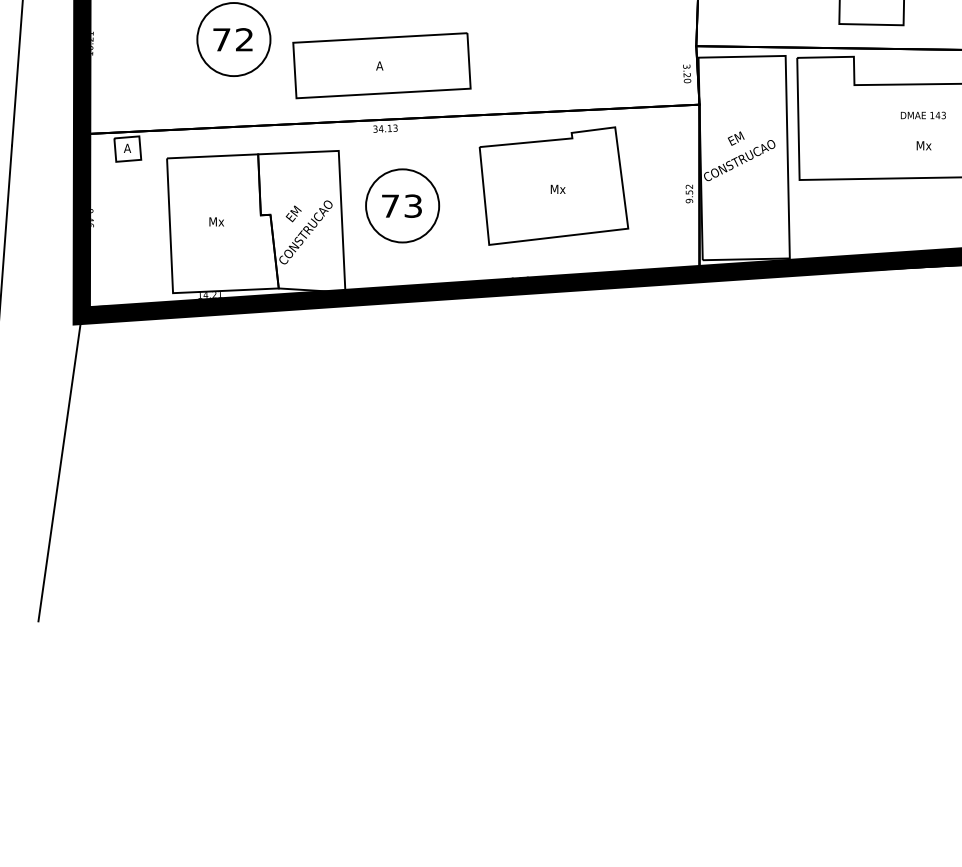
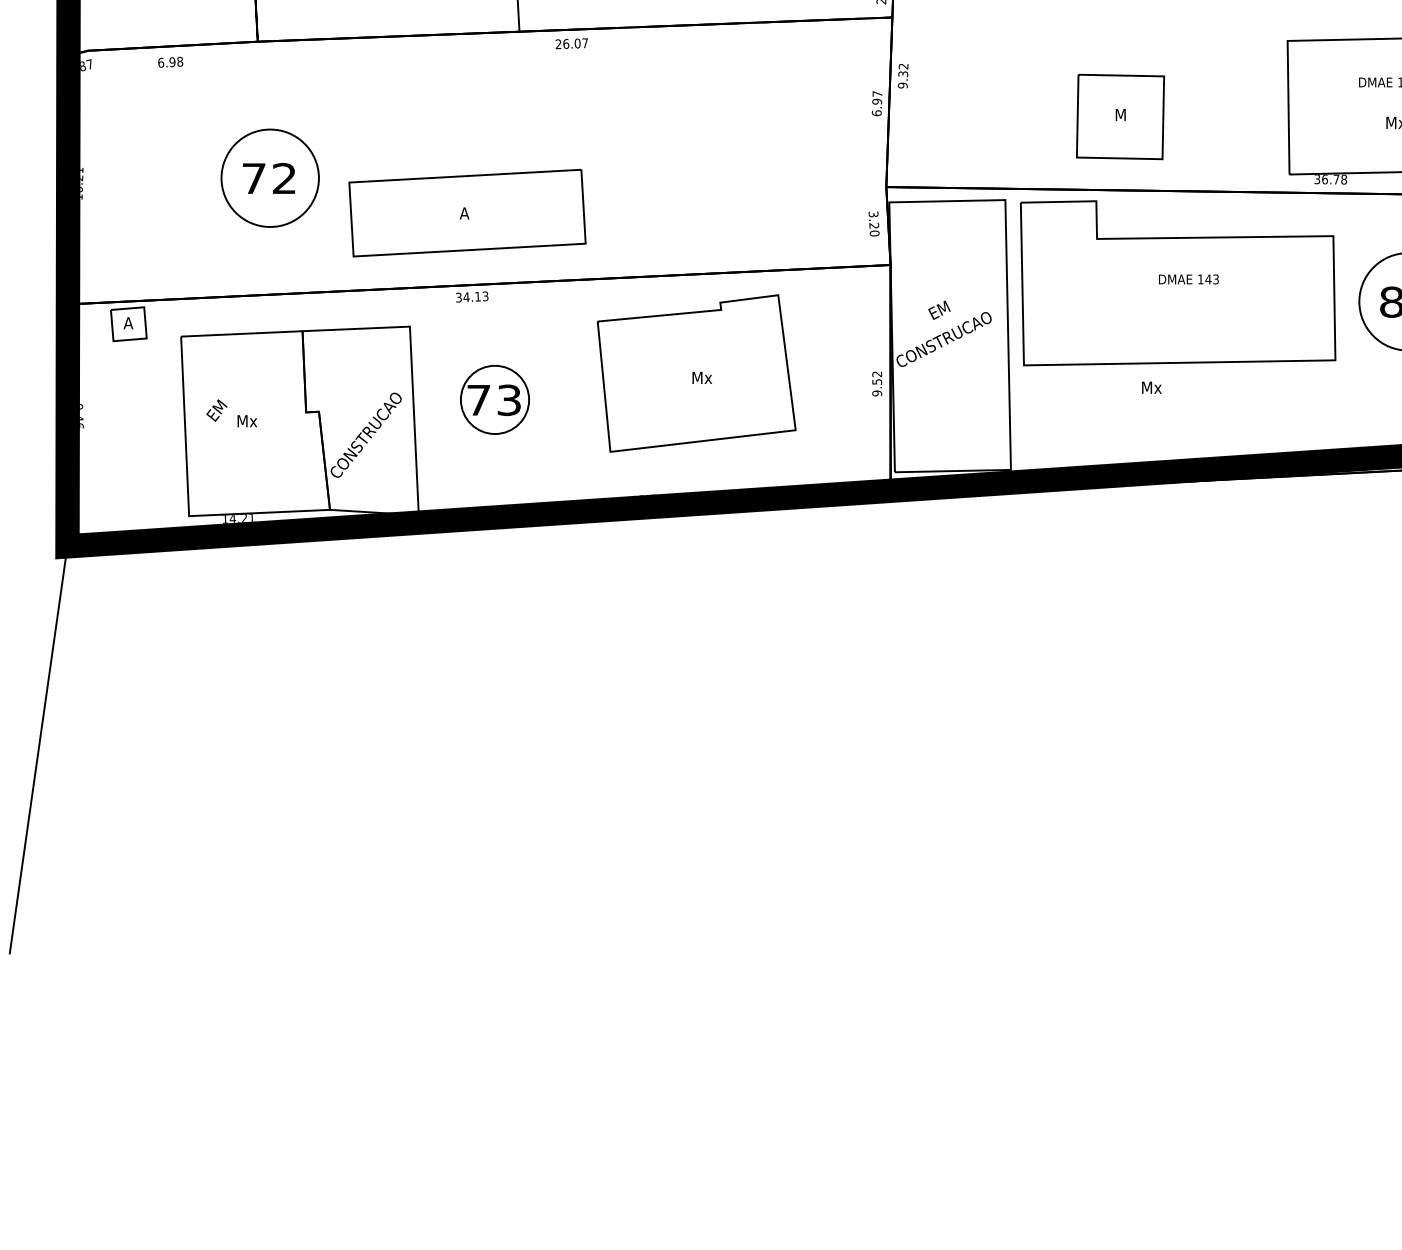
text: (923, 145) -> (1151, 387), moved
circle: (402, 205) -> (494, 399), size x0.7
text: (293, 213) -> (216, 410), moved

